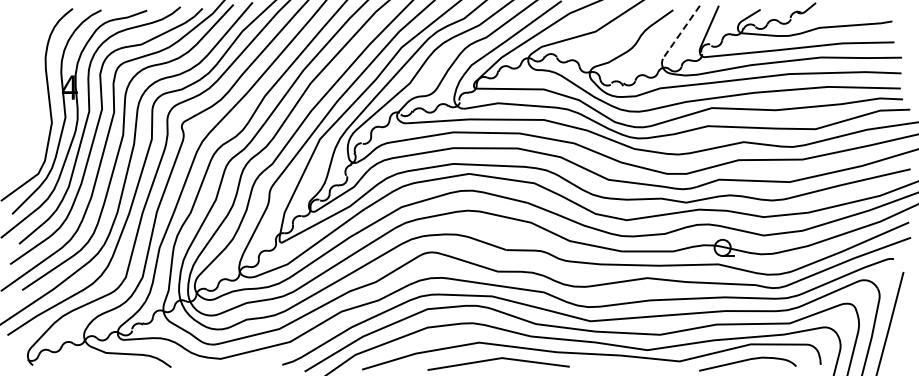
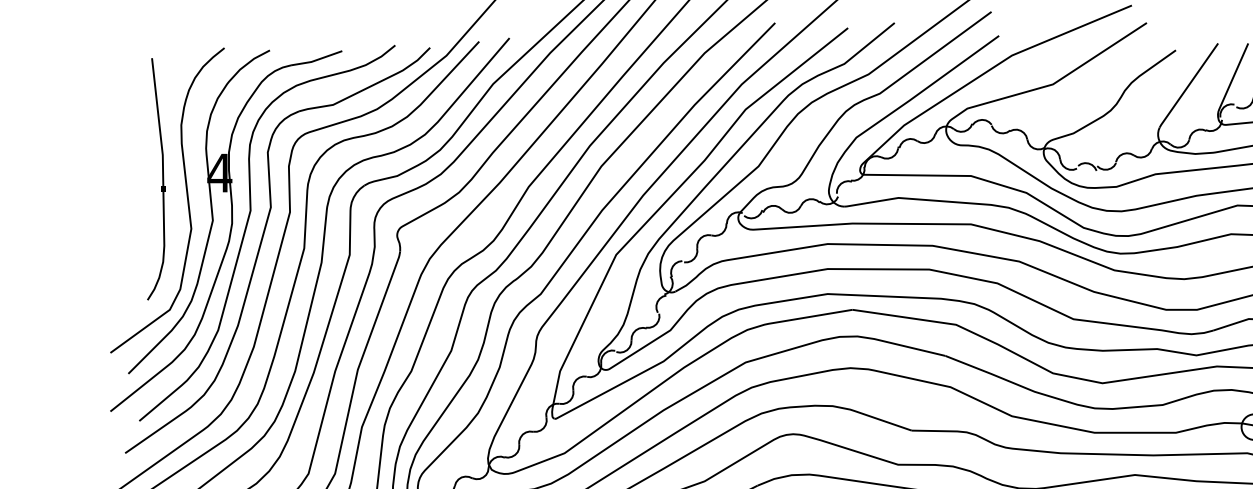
line: (681, 32) -> (1189, 85), dashed -> solid
part: (29, 91) -> (155, 179), added

